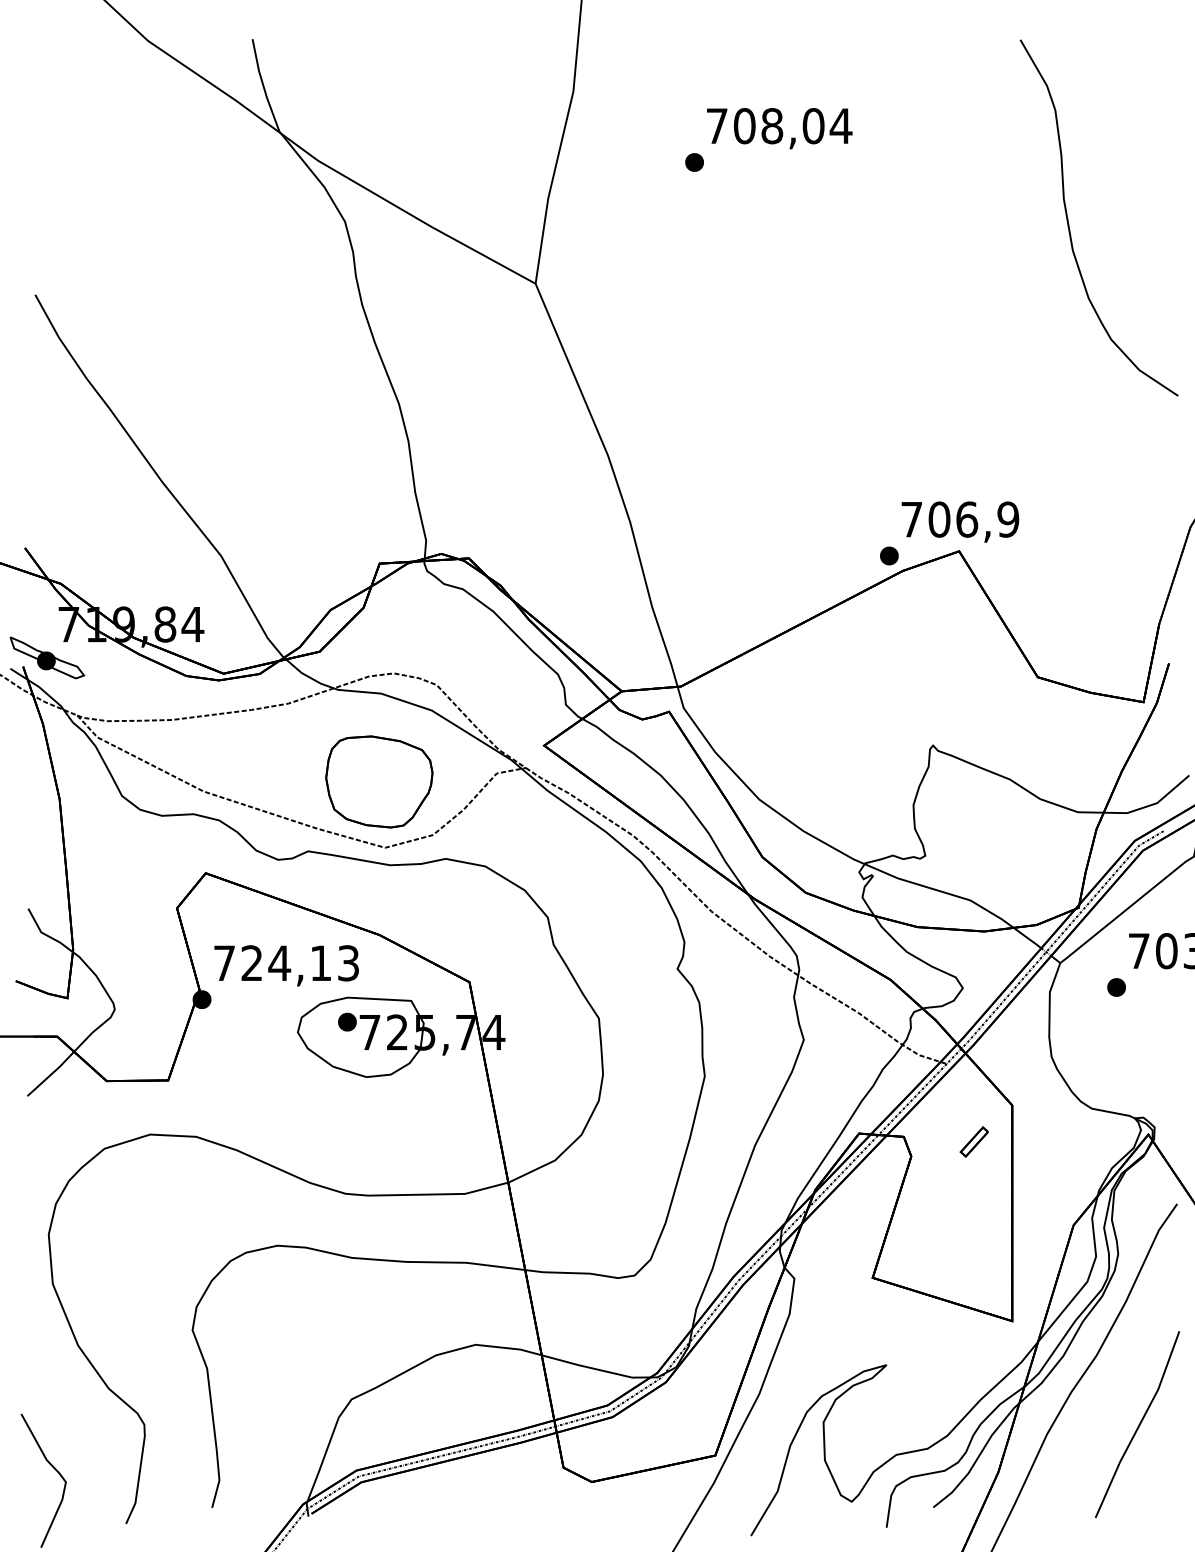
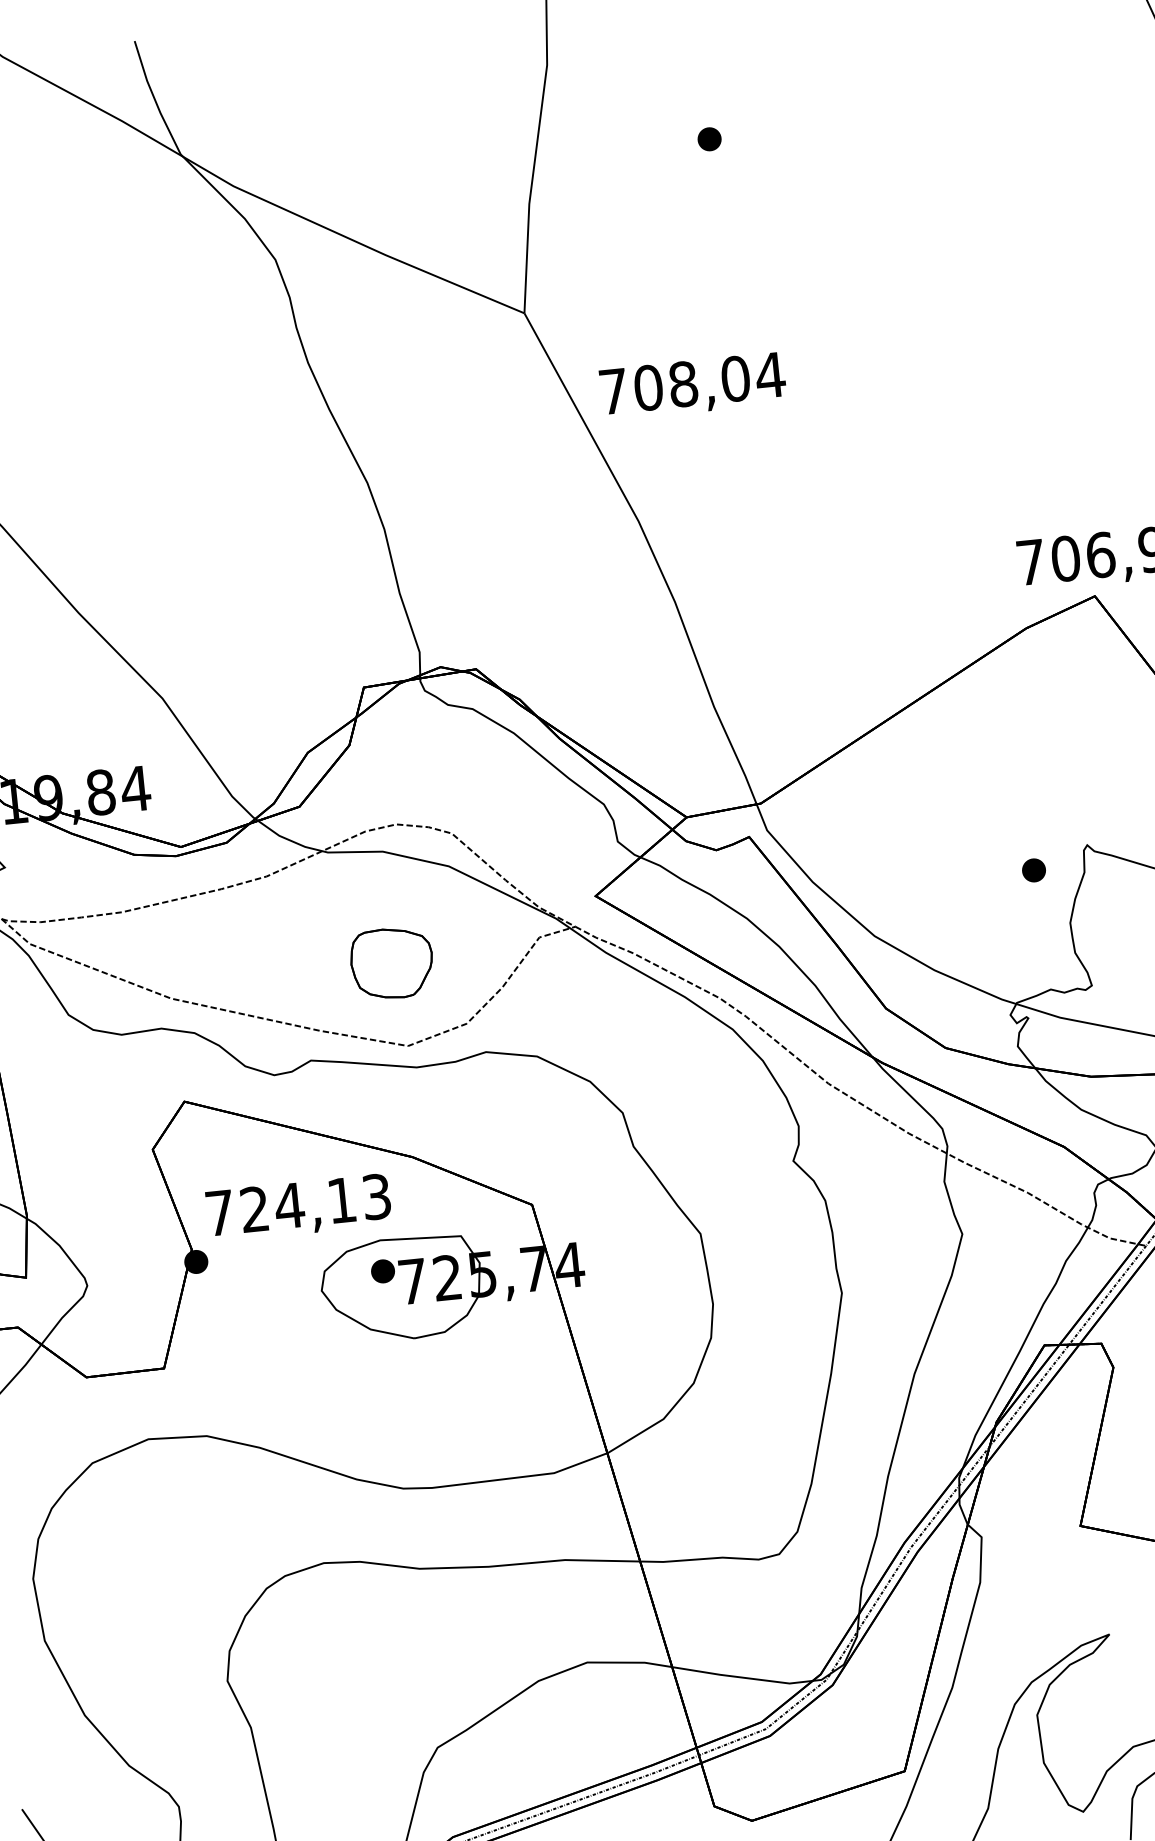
text: (779, 128) -> (692, 386), moved
part: (889, 555) -> (1034, 869), moved
part: (379, 781) -> (392, 962), size x0.6

